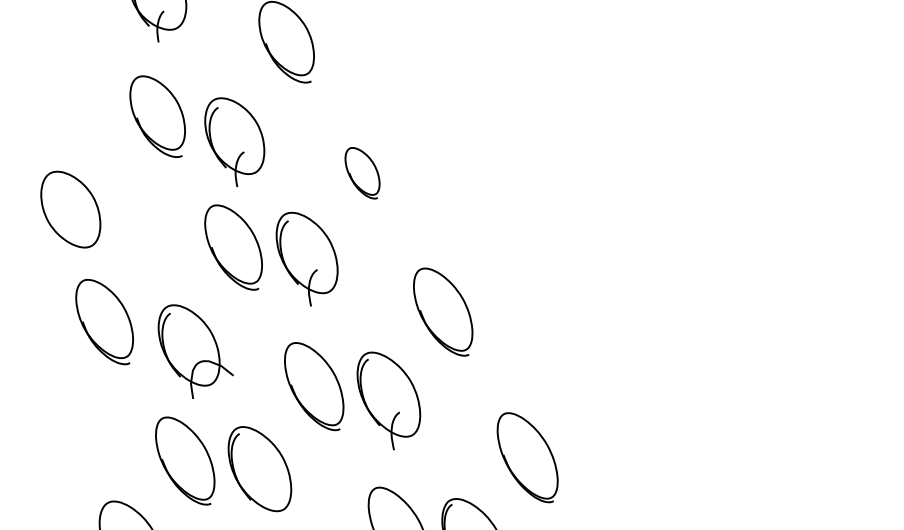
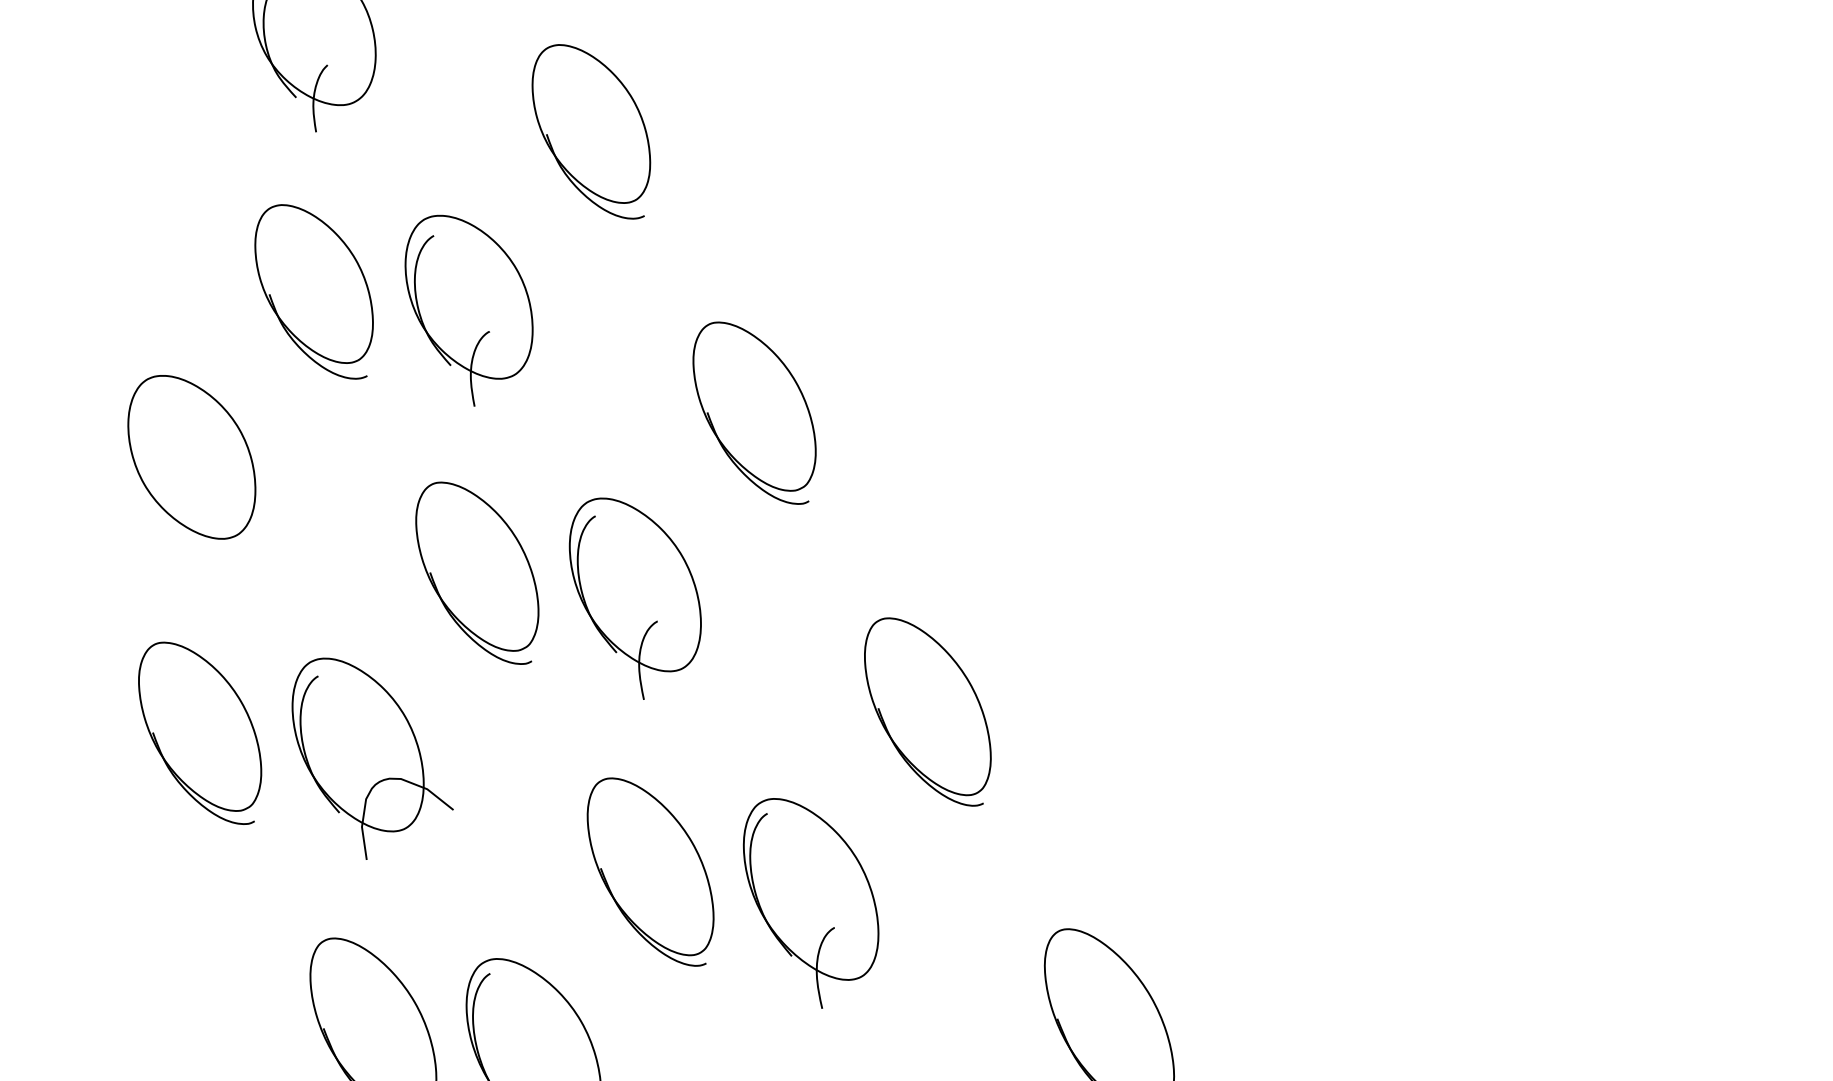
part: (234, 142) -> (468, 310), moved
part: (362, 173) -> (754, 414), size x1.67
part: (70, 209) -> (191, 457), moved
part: (195, 351) -> (371, 757), moved

